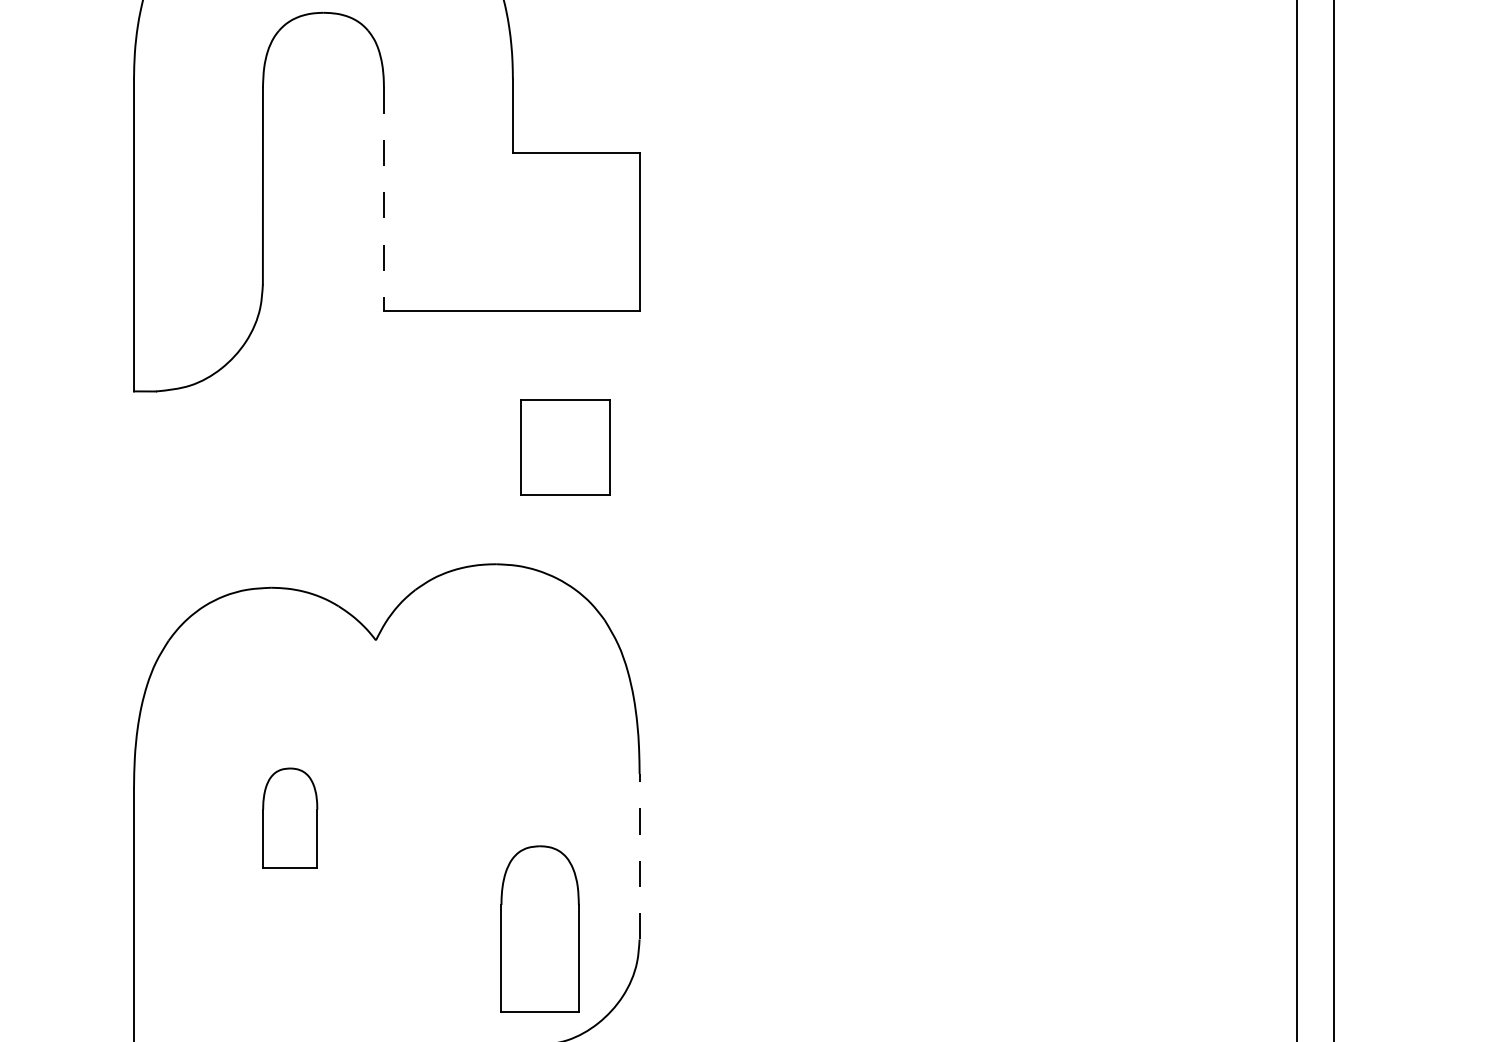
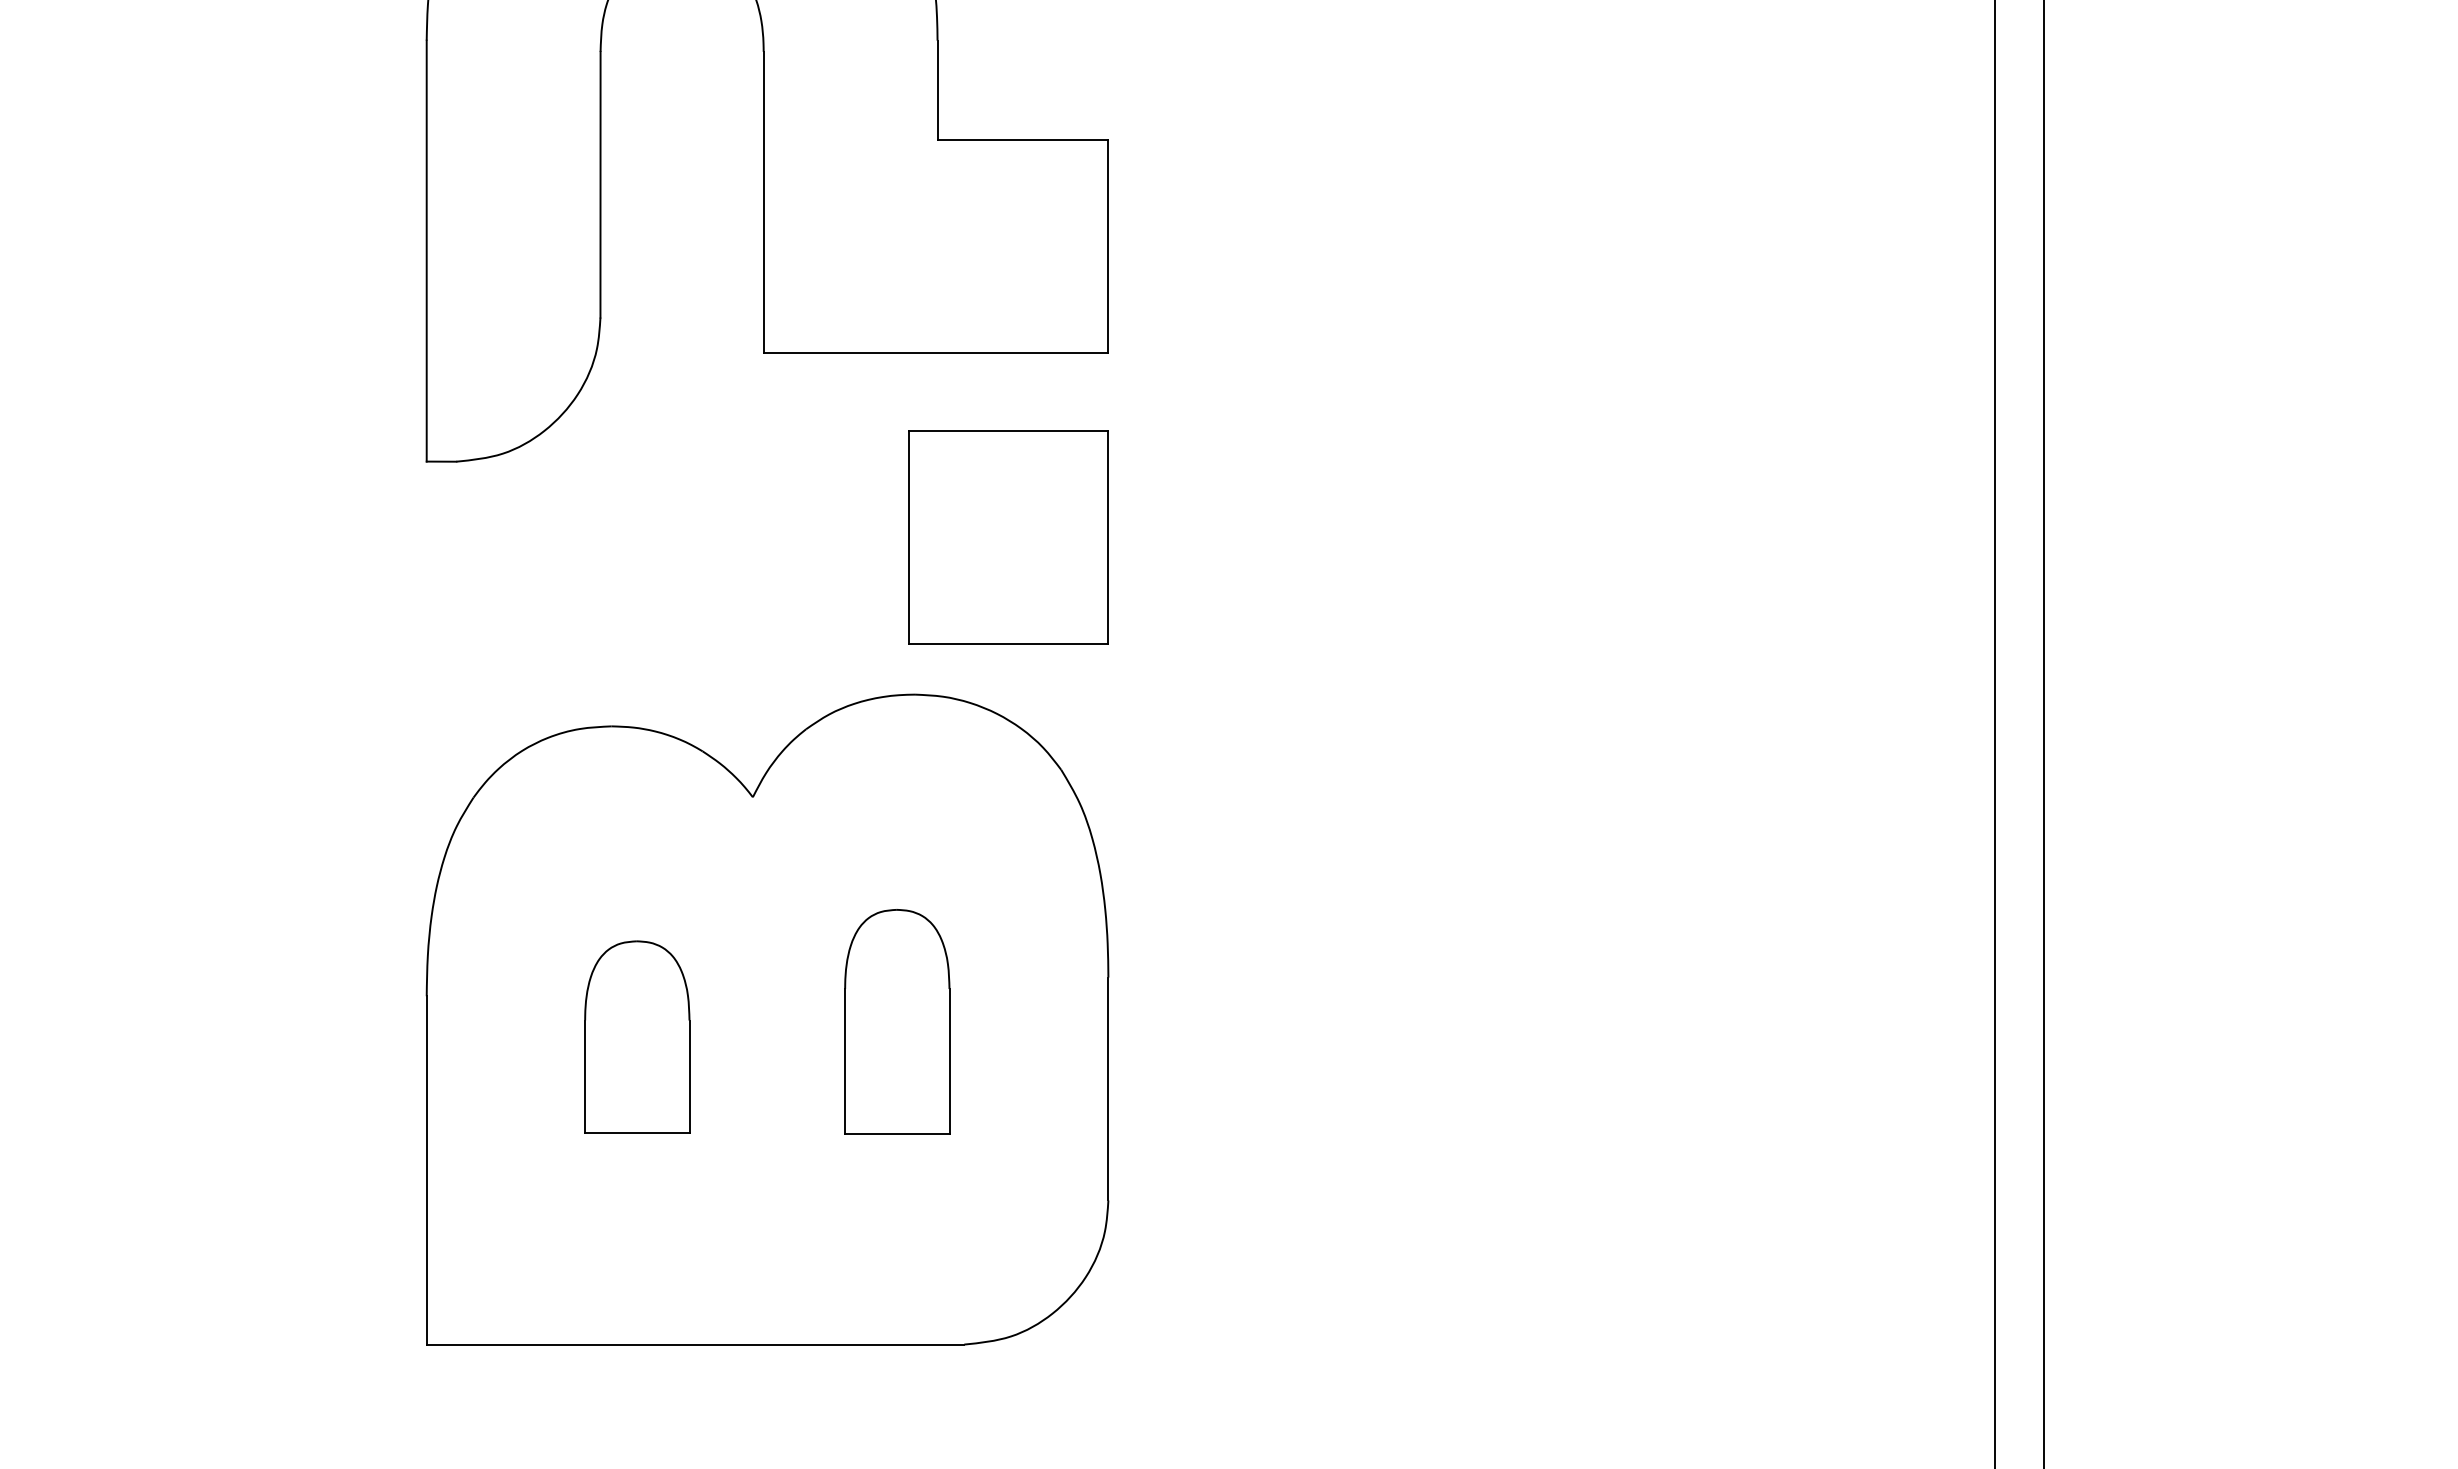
line: (383, 199) -> (763, 202), dashed -> solid
part: (565, 447) -> (1008, 537), size x1.67
part: (290, 817) -> (637, 1036), size x1.43
line: (639, 856) -> (1108, 1088), dashed -> solid
part: (540, 929) -> (897, 1021), moved

